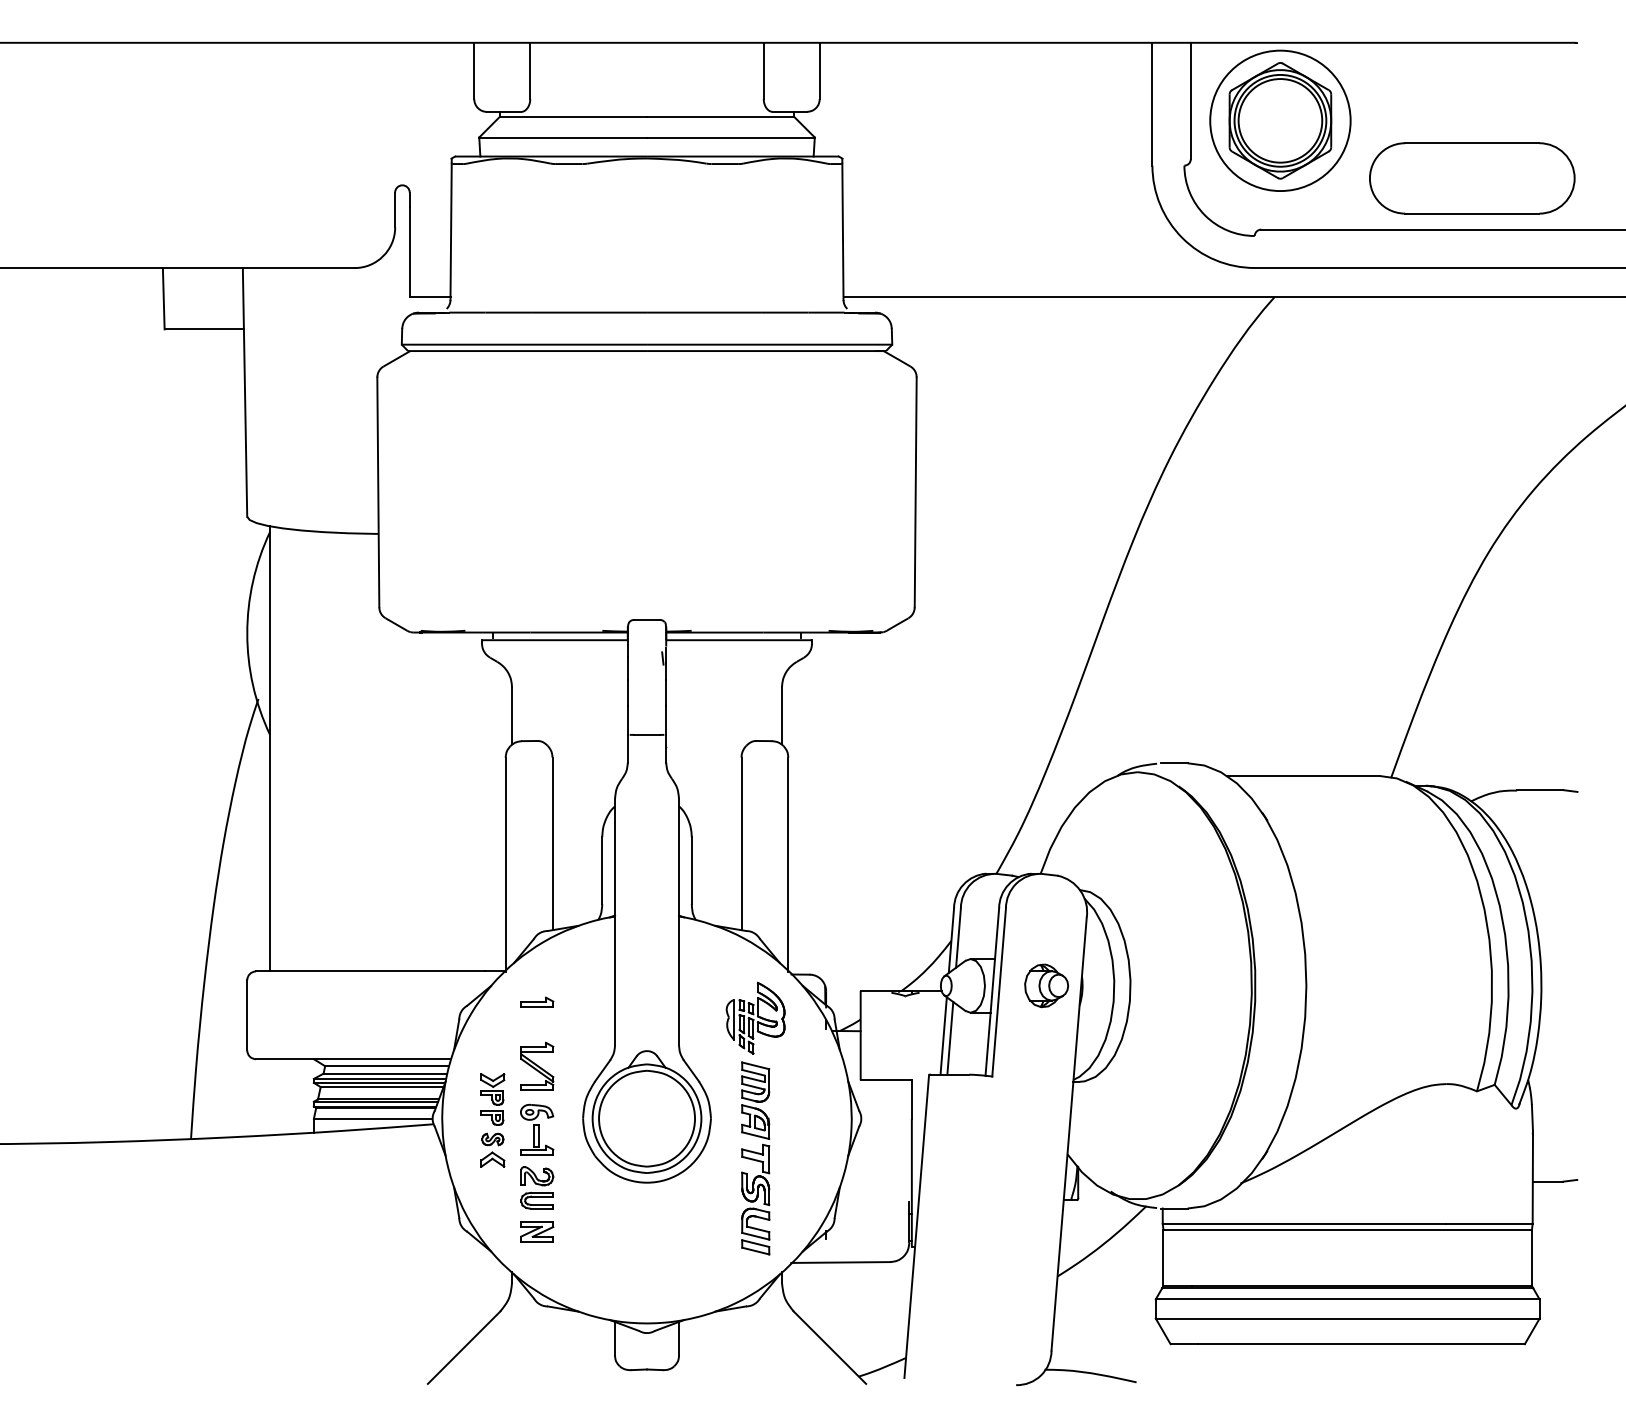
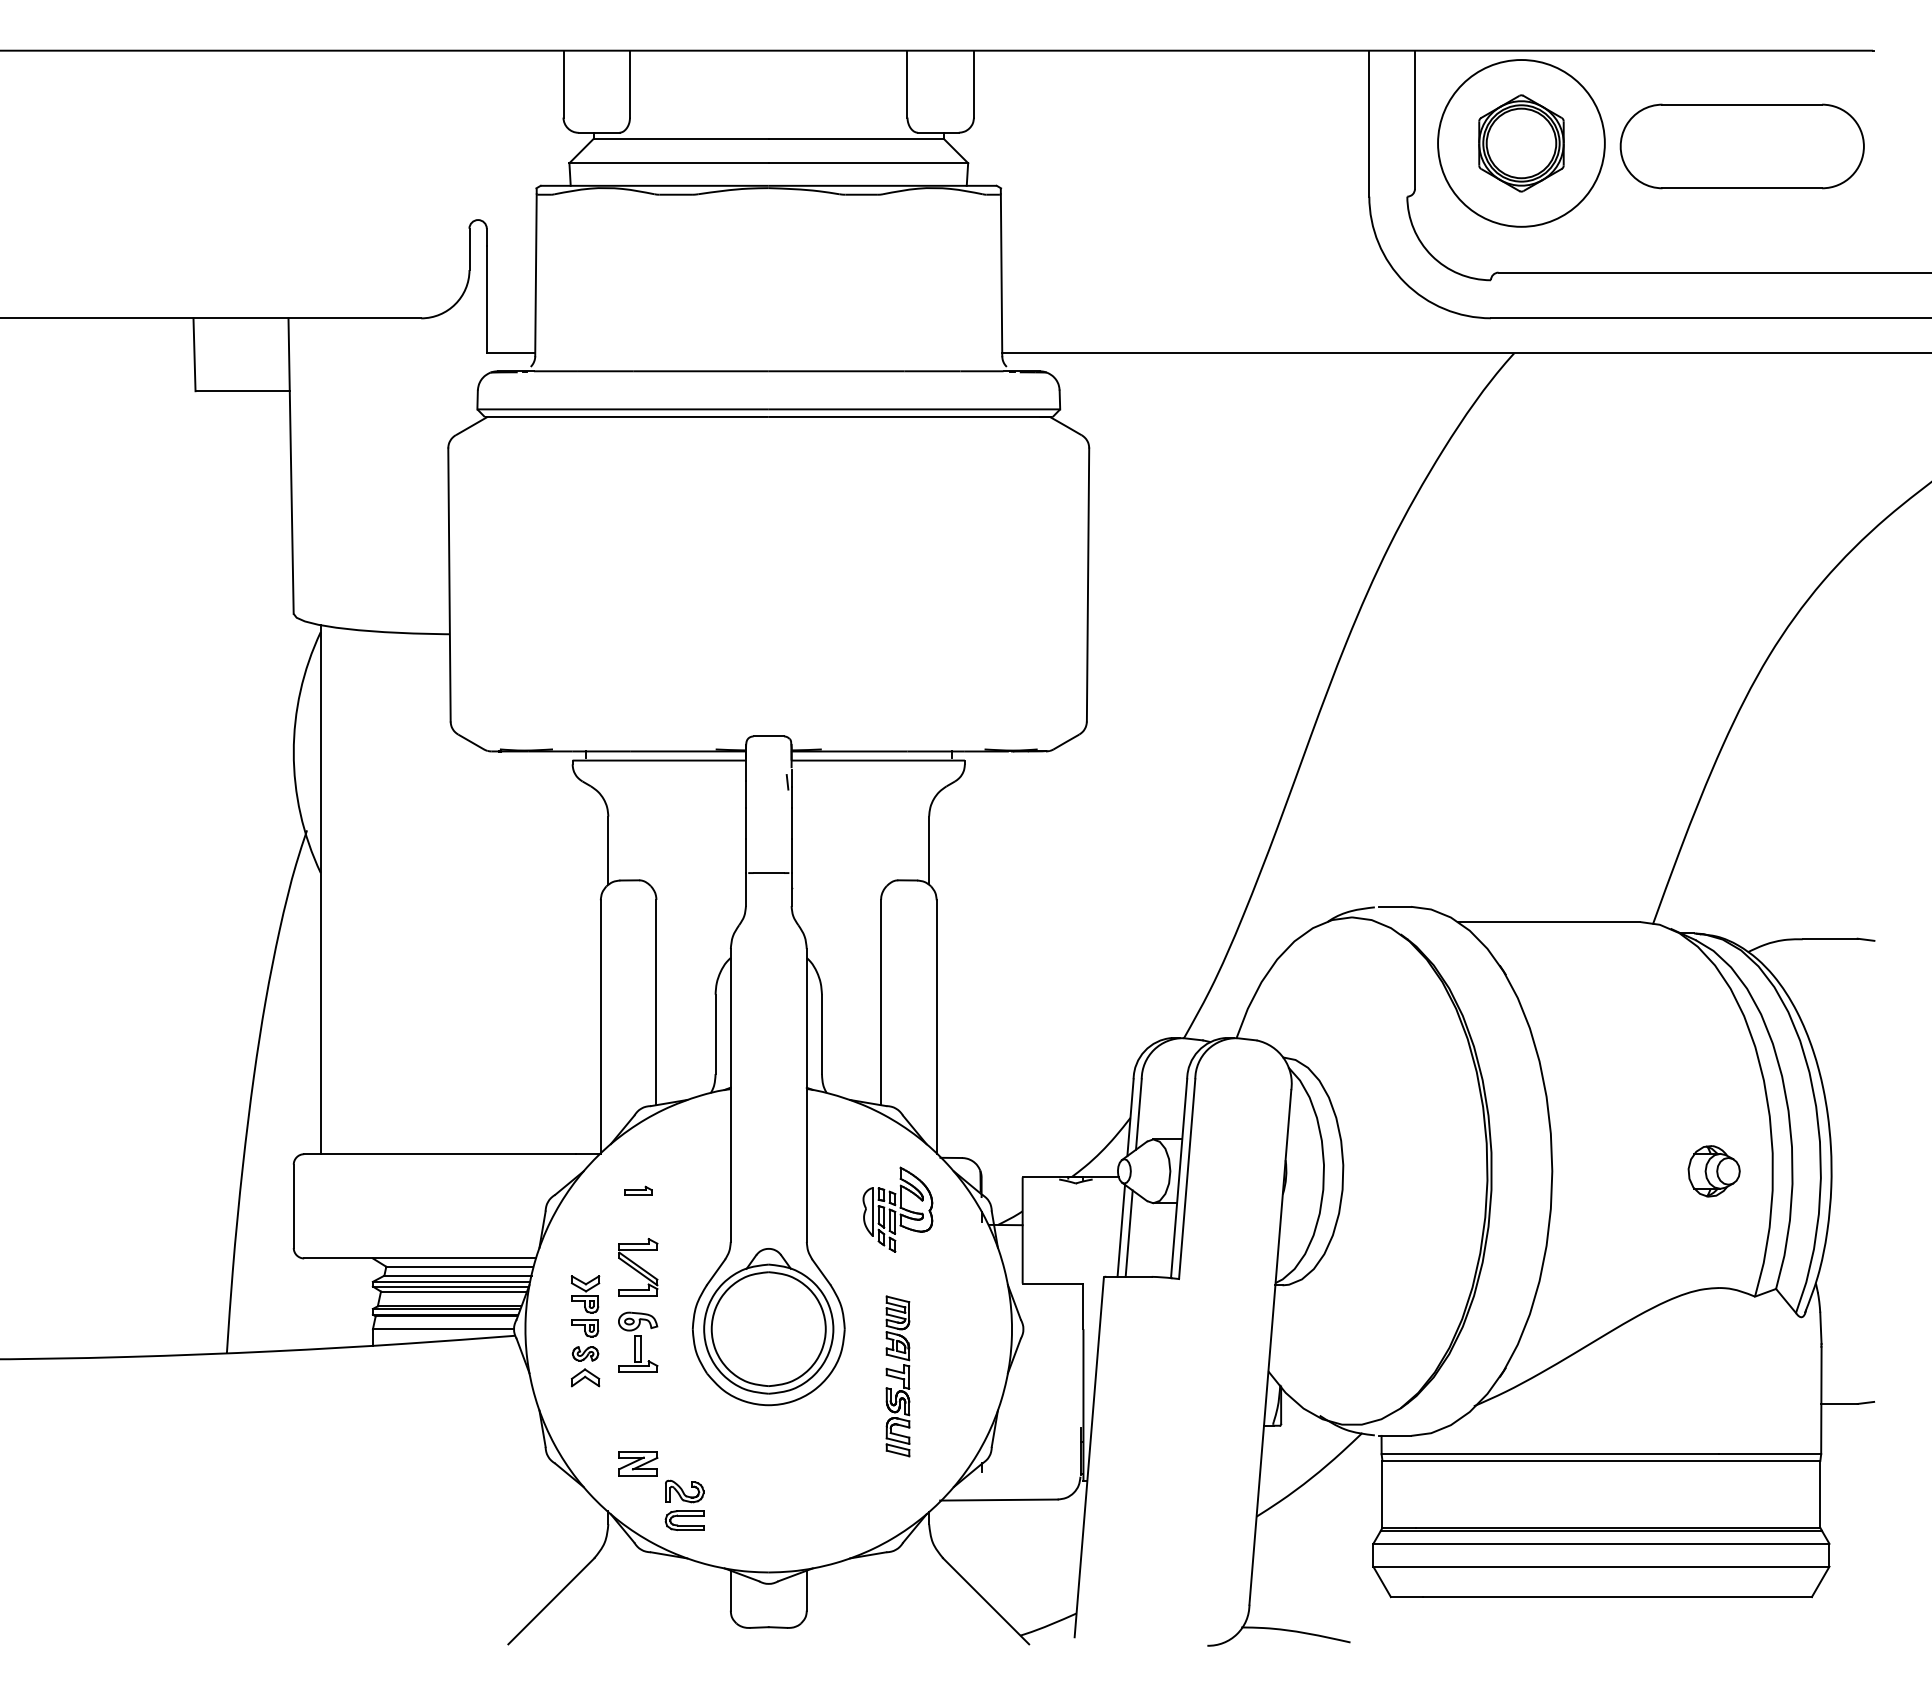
part: (1280, 120) -> (1521, 142), size x0.7
part: (1472, 178) -> (1742, 146), moved
part: (1046, 985) -> (1714, 1170), moved
part: (537, 1001) -> (638, 1189), size x0.7
part: (755, 1158) -> (897, 1376), size x0.7
part: (537, 1187) -> (684, 1504), moved

